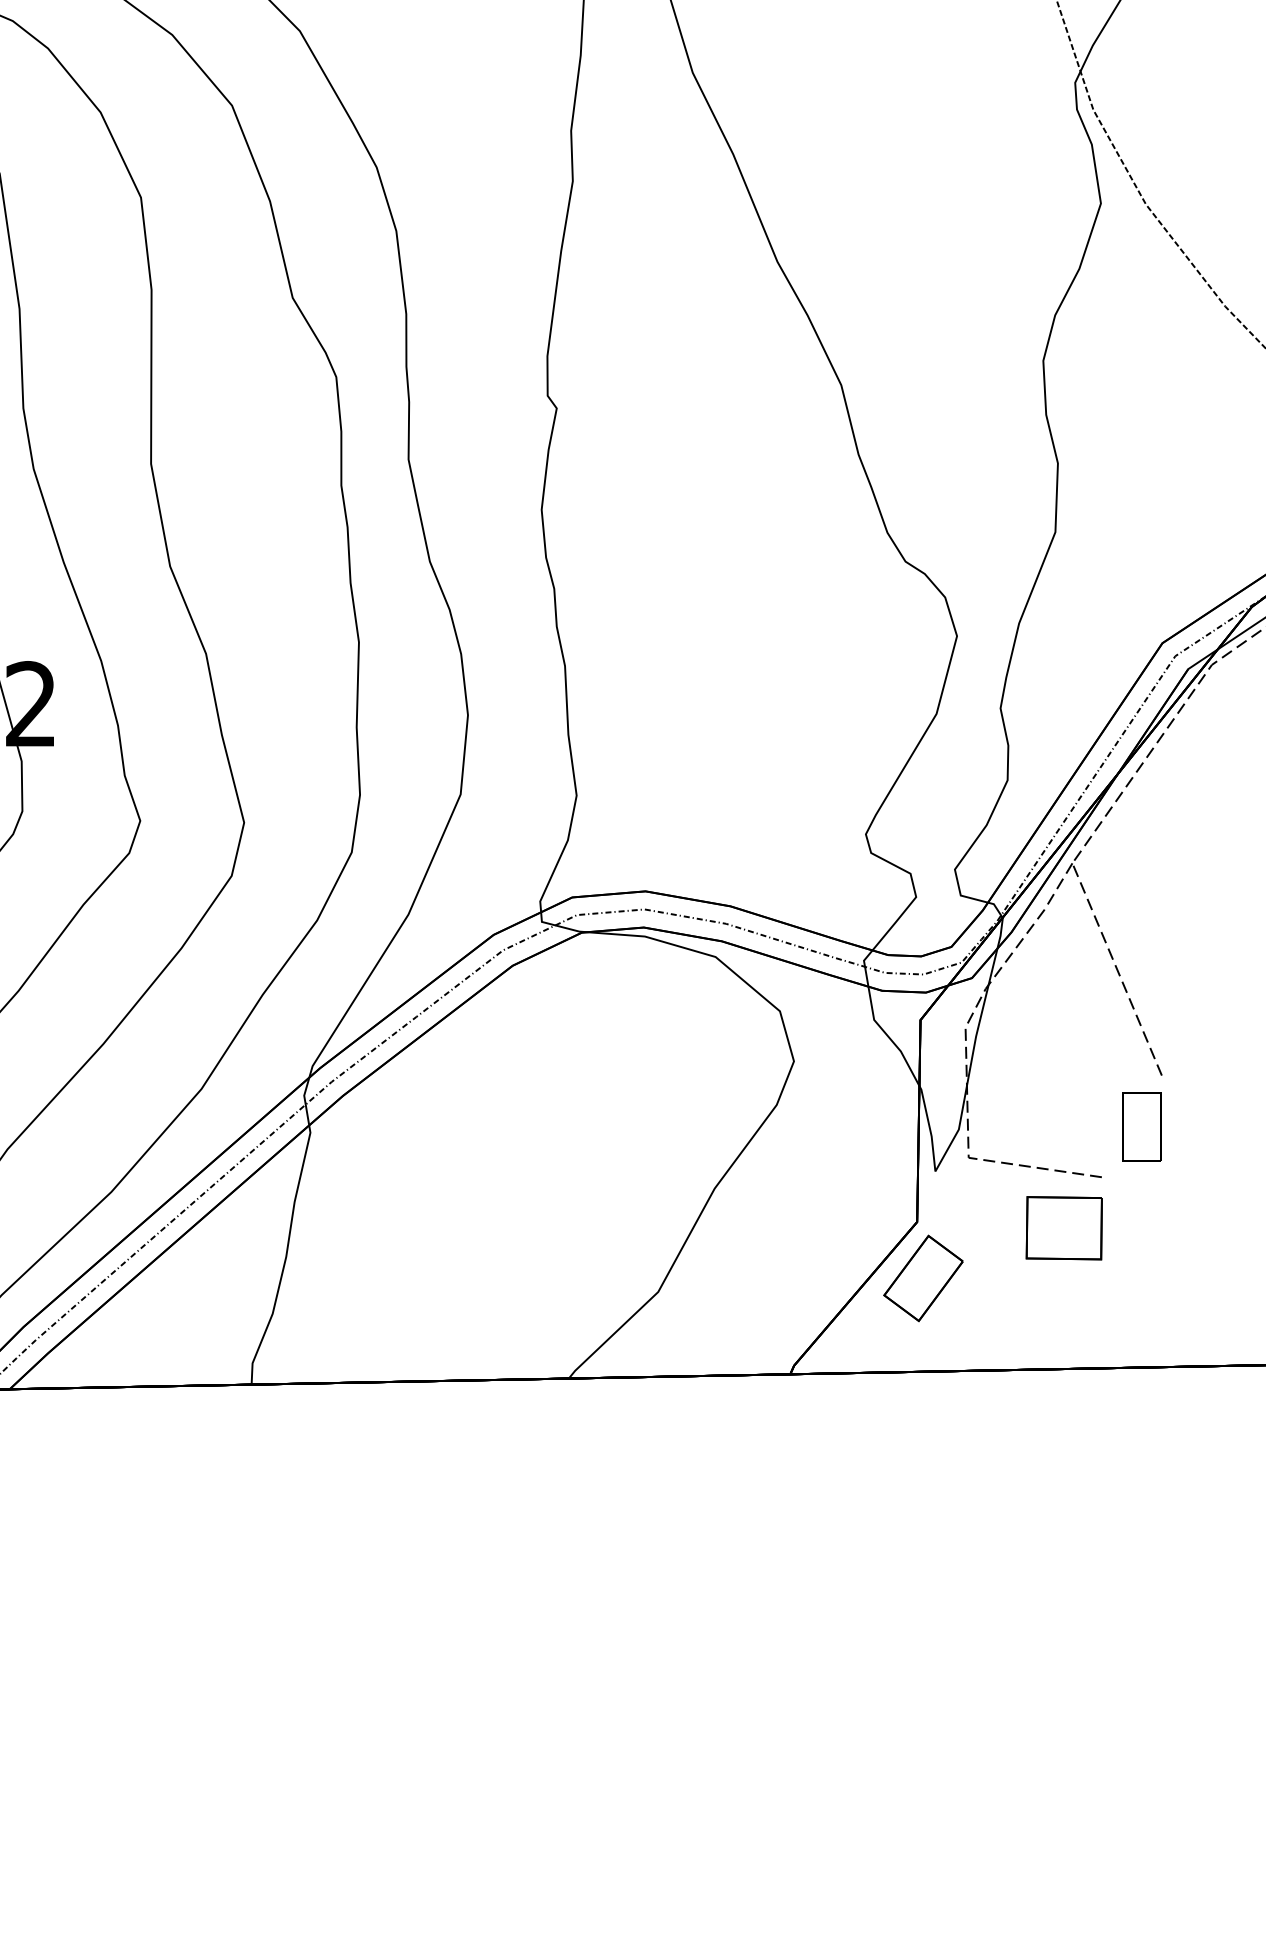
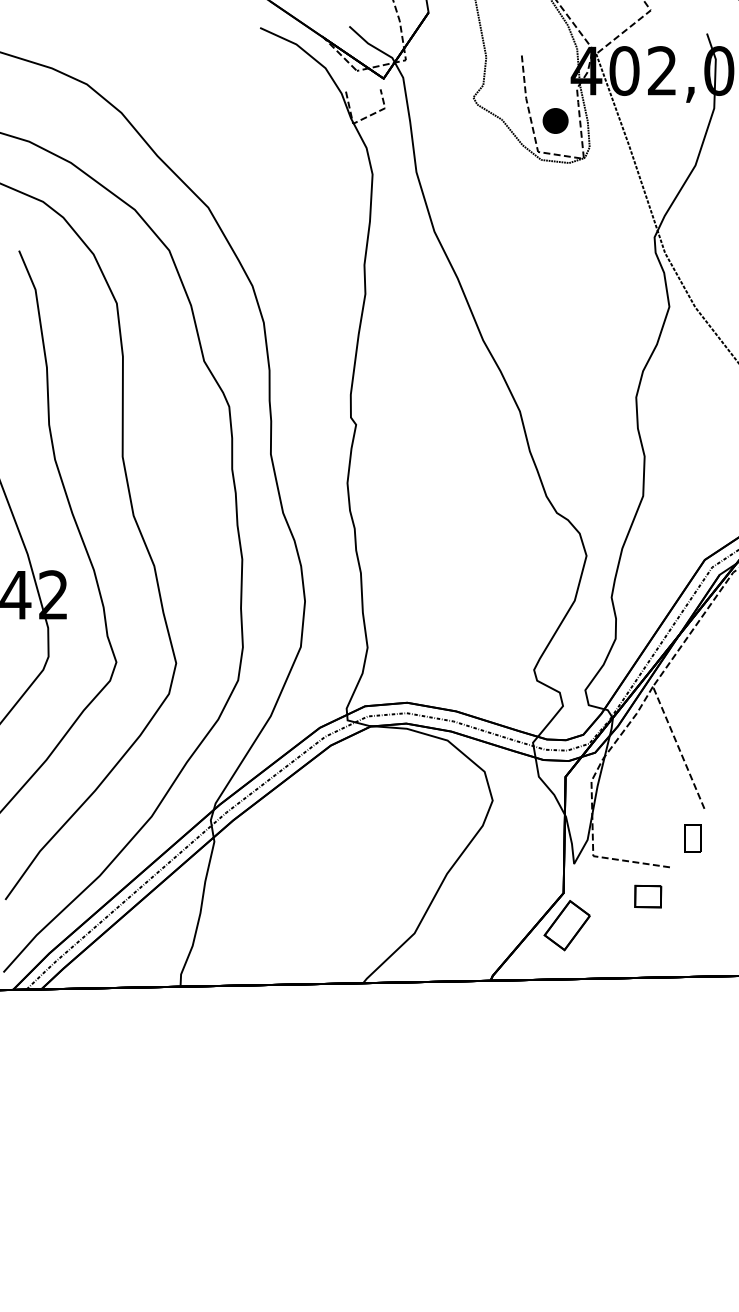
part: (1141, 1127) -> (692, 838), size x0.7
part: (1062, 1227) -> (647, 896), size x0.6

